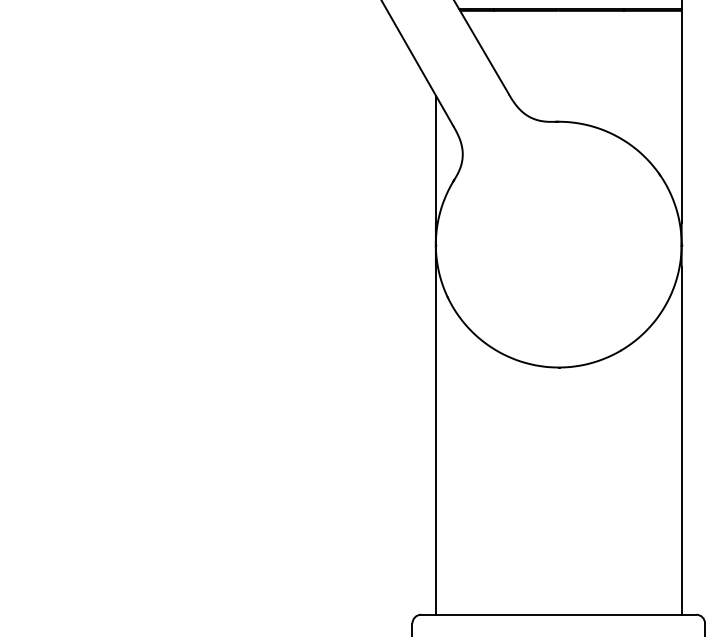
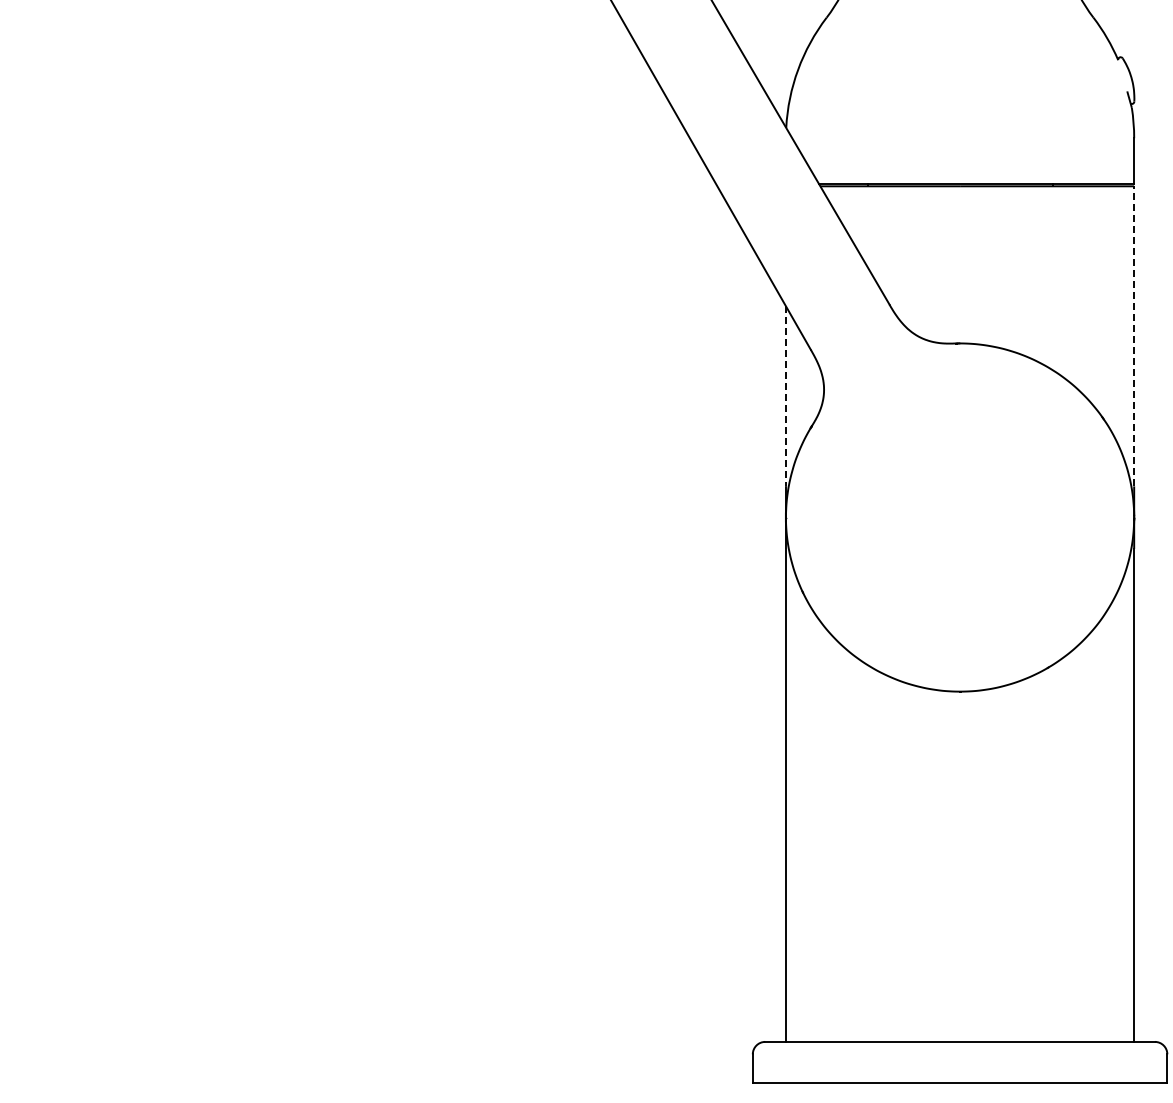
line: (681, 116) -> (1134, 336), solid -> dashed
line: (435, 159) -> (785, 396), solid -> dashed

